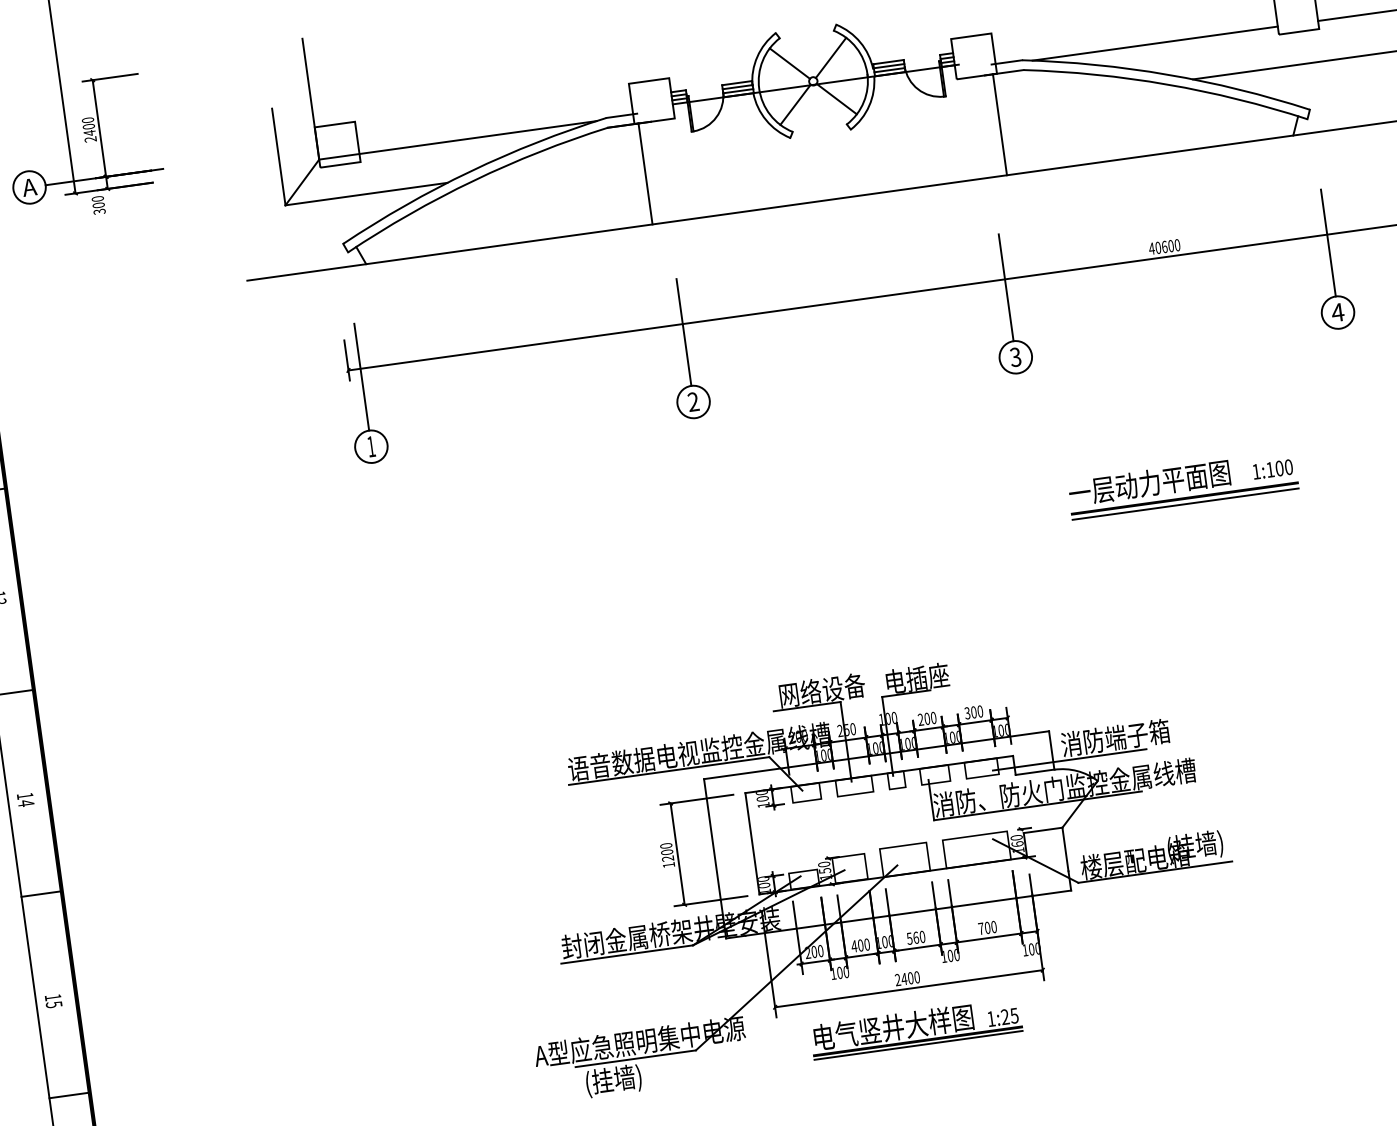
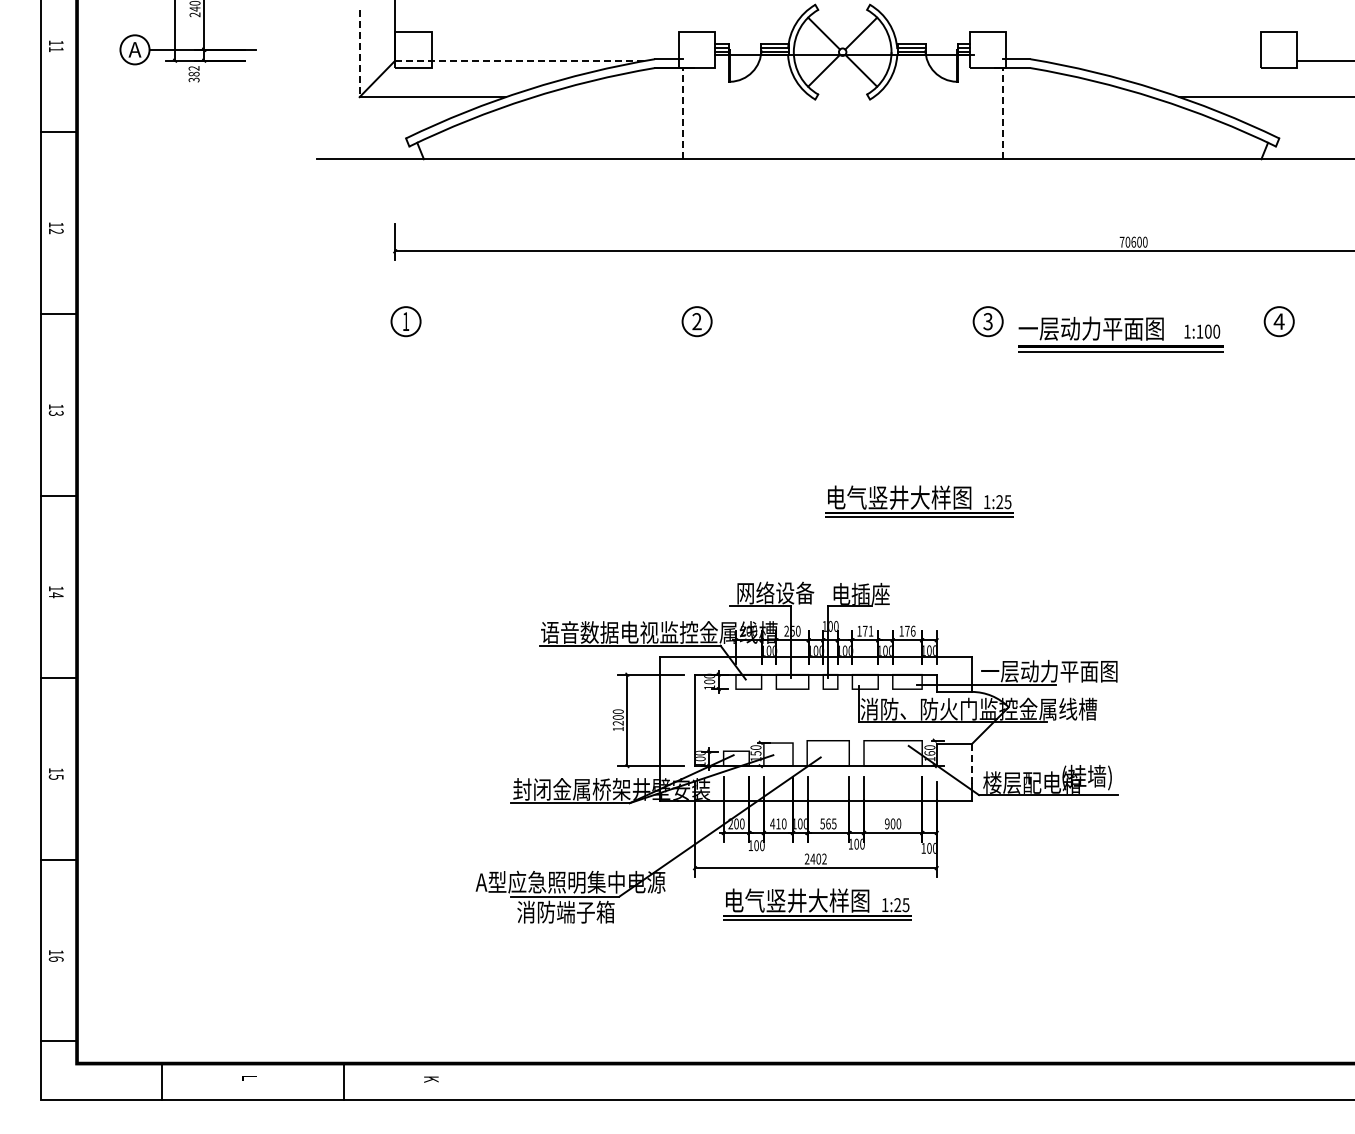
line: (1155, 43) -> (1150, 60), removed
line: (999, 124) -> (1002, 113), solid -> dashed
line: (457, 140) -> (520, 60), solid -> dashed
line: (278, 157) -> (359, 53), solid -> dashed
line: (645, 173) -> (682, 113), solid -> dashed
text: (97, 202) -> (193, 71), 300 -> 382
line: (1328, 242) -> (1279, 258), removed
text: (1151, 248) -> (1121, 241), 40600 -> 70600
line: (1006, 287) -> (988, 258), removed
line: (684, 332) -> (697, 258), removed
line: (362, 376) -> (406, 258), removed
part: (1182, 485) -> (1120, 334), moved
part: (967, 566) -> (919, 501), added
text: (973, 711) -> (907, 630), 300 -> 176
text: (927, 718) -> (865, 630), 200 -> 171
text: (1137, 734) -> (1049, 670), 消防端子箱 -> 一层动力平面图
line: (1065, 848) -> (971, 763), solid -> dashed
text: (981, 928) -> (887, 823), 700 -> 900
text: (921, 936) -> (833, 823), 560 -> 565
text: (860, 945) -> (778, 823), 400 -> 410
text: (917, 976) -> (824, 858), 2400 -> 2402
text: (638, 1077) -> (565, 913), (挂墙) -> 消防端子箱

